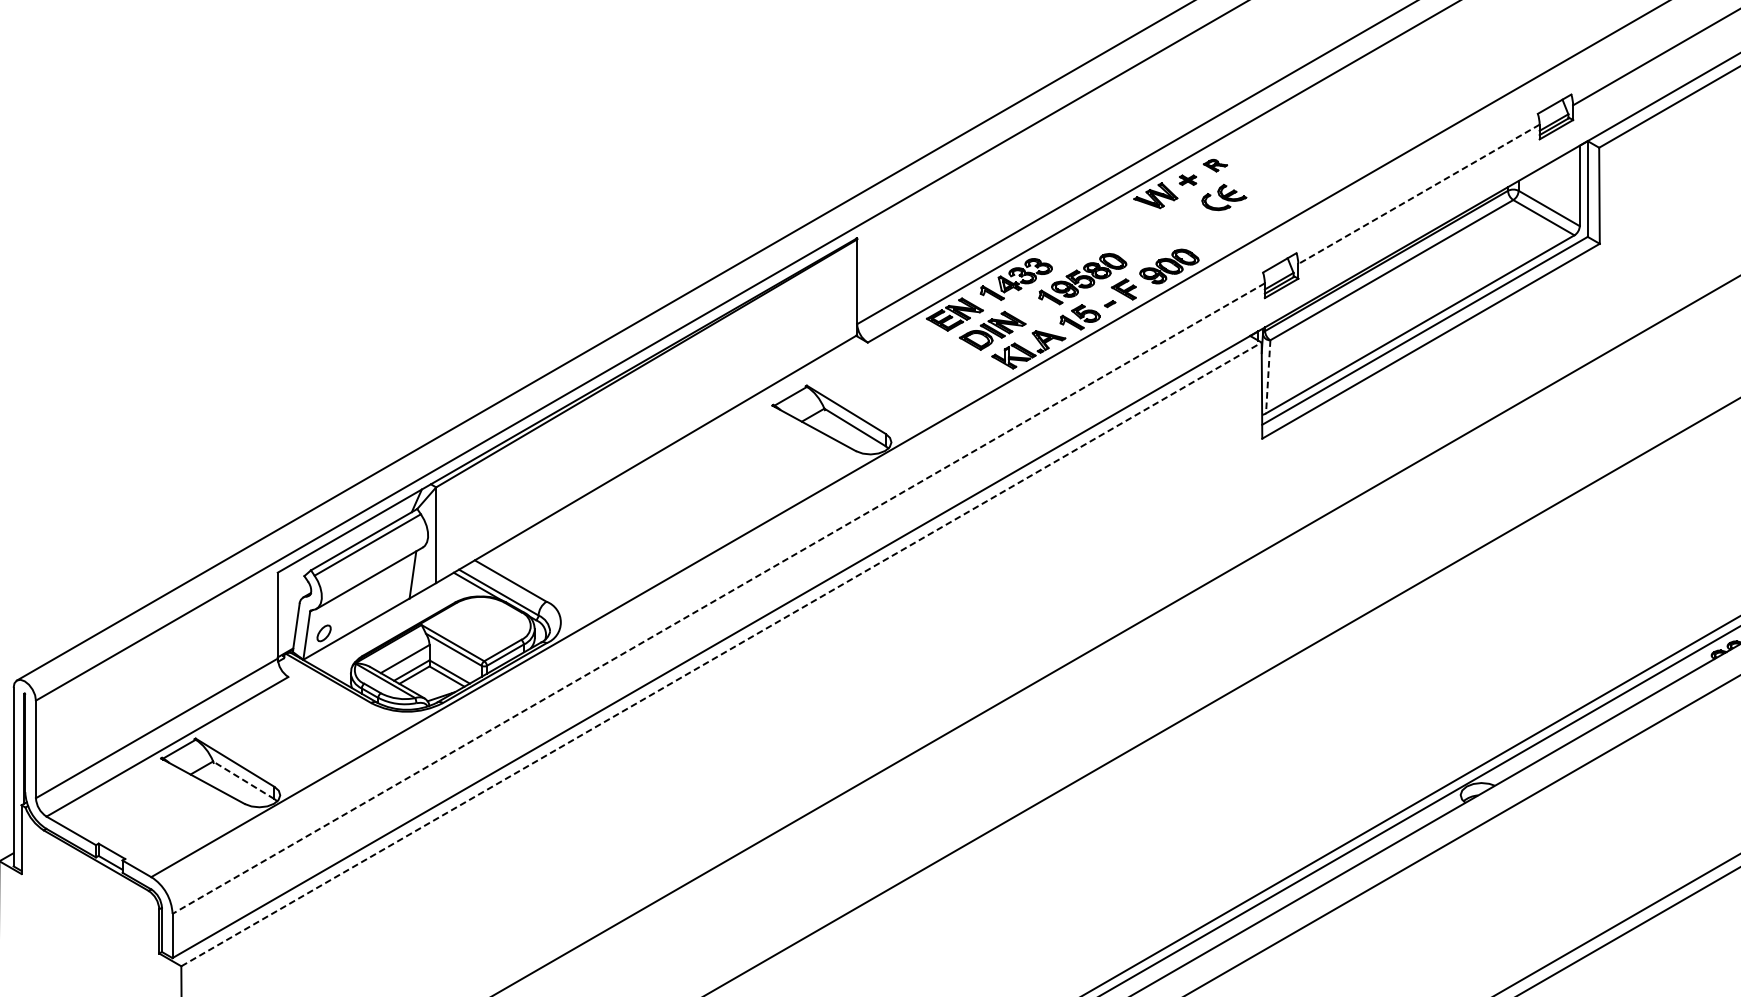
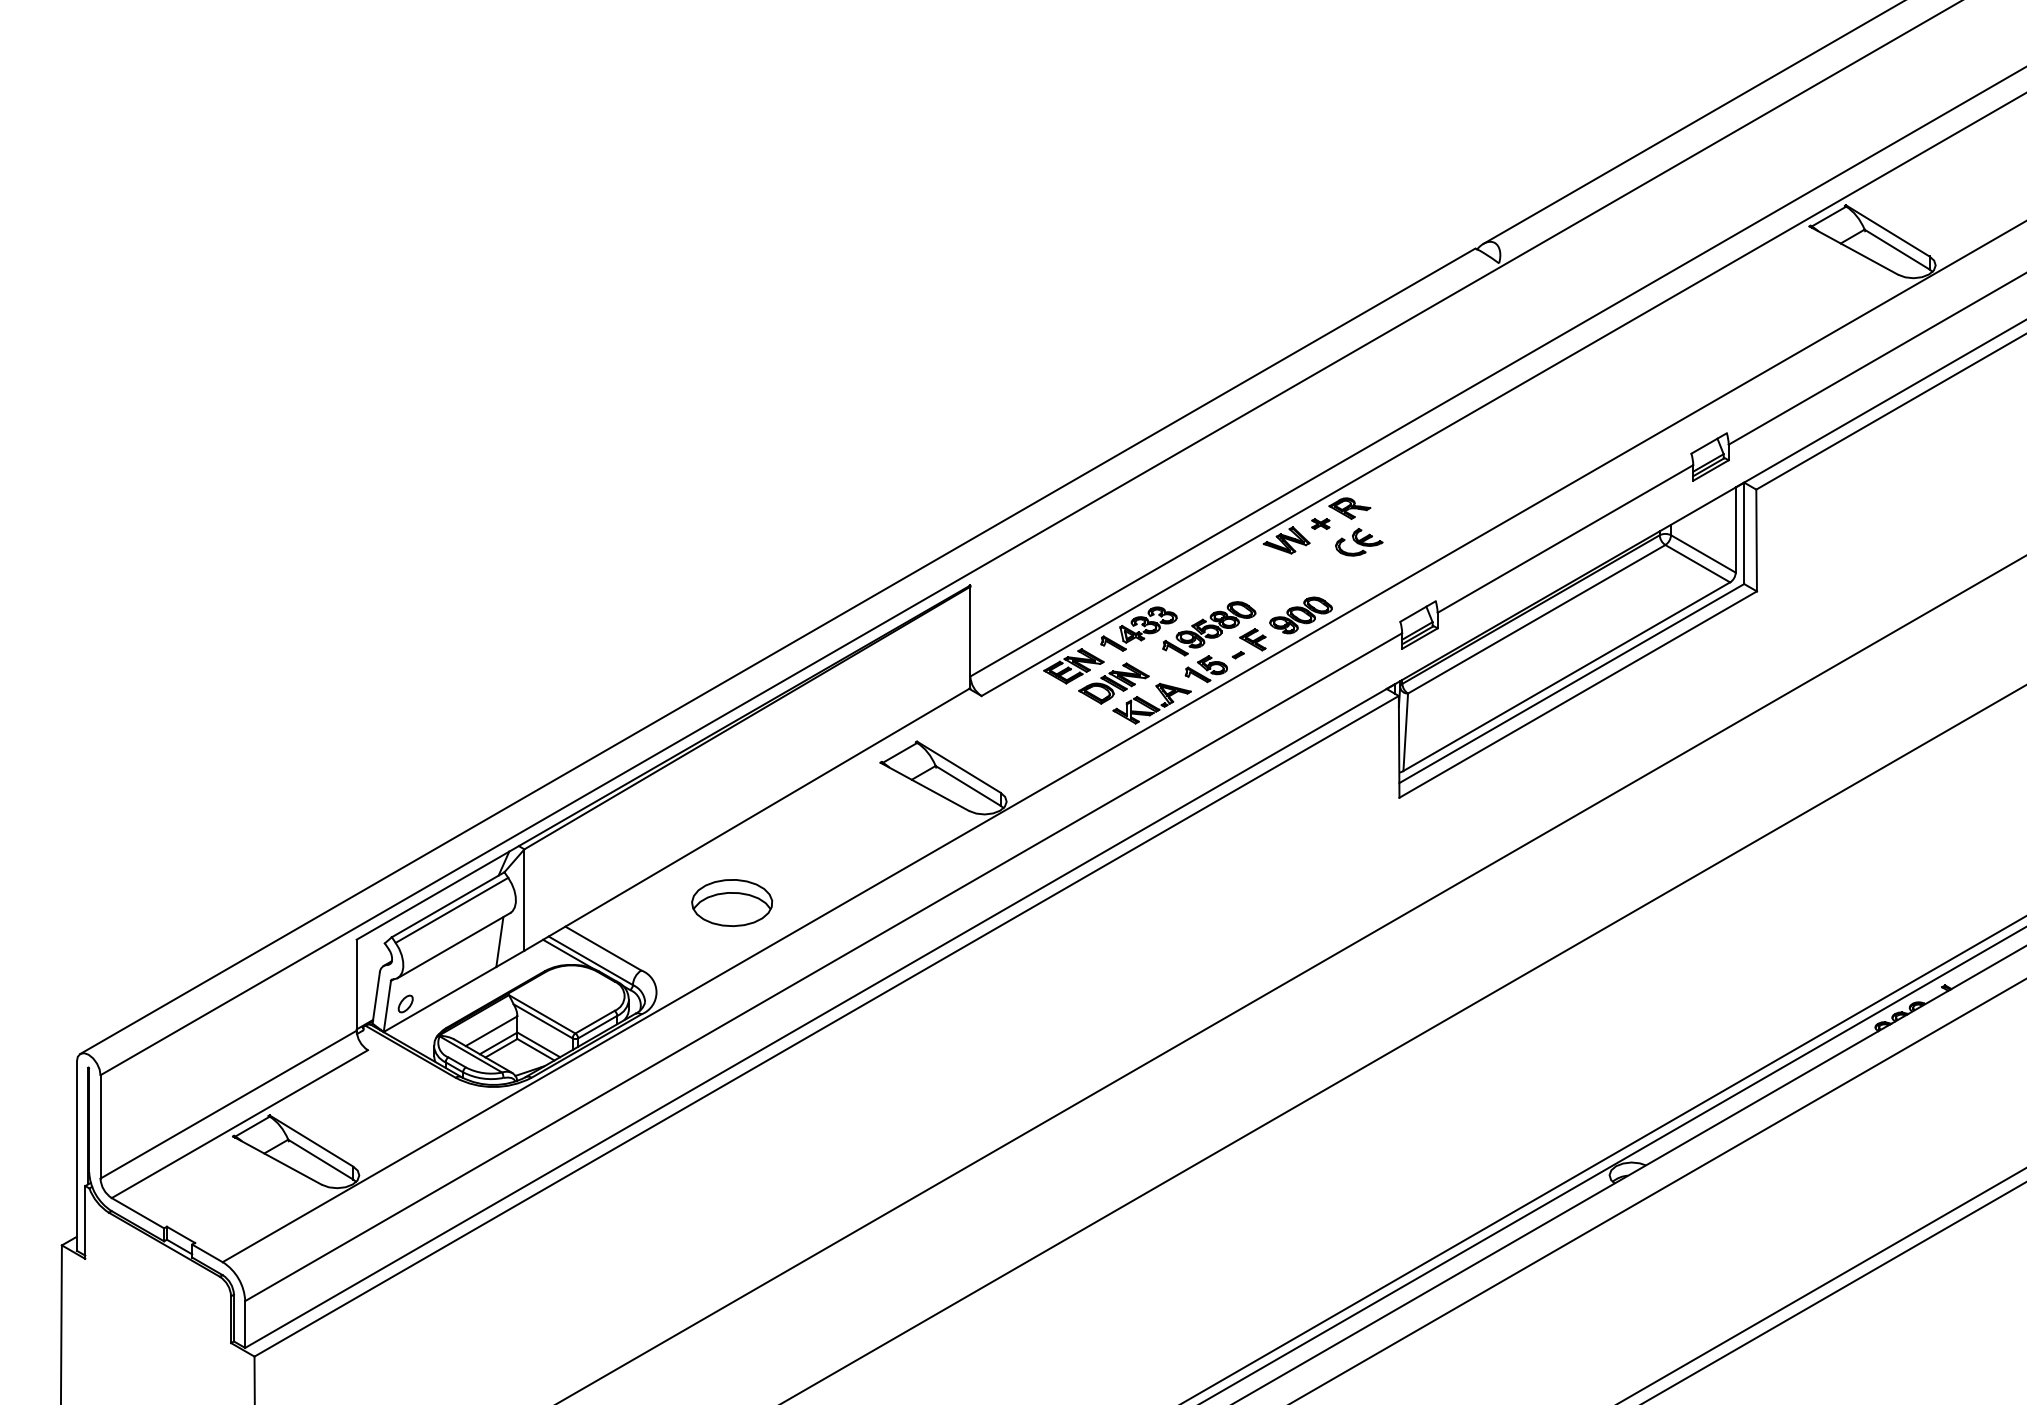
part: (1215, 165) -> (1349, 508), size x1.67
line: (1419, 193) -> (1565, 538), dashed -> solid
line: (1267, 377) -> (1405, 732), dashed -> solid
part: (632, 538) -> (732, 903), added
line: (718, 598) -> (823, 967), dashed -> solid
line: (721, 654) -> (826, 1026), dashed -> solid
line: (243, 780) -> (320, 1159), dashed -> solid

